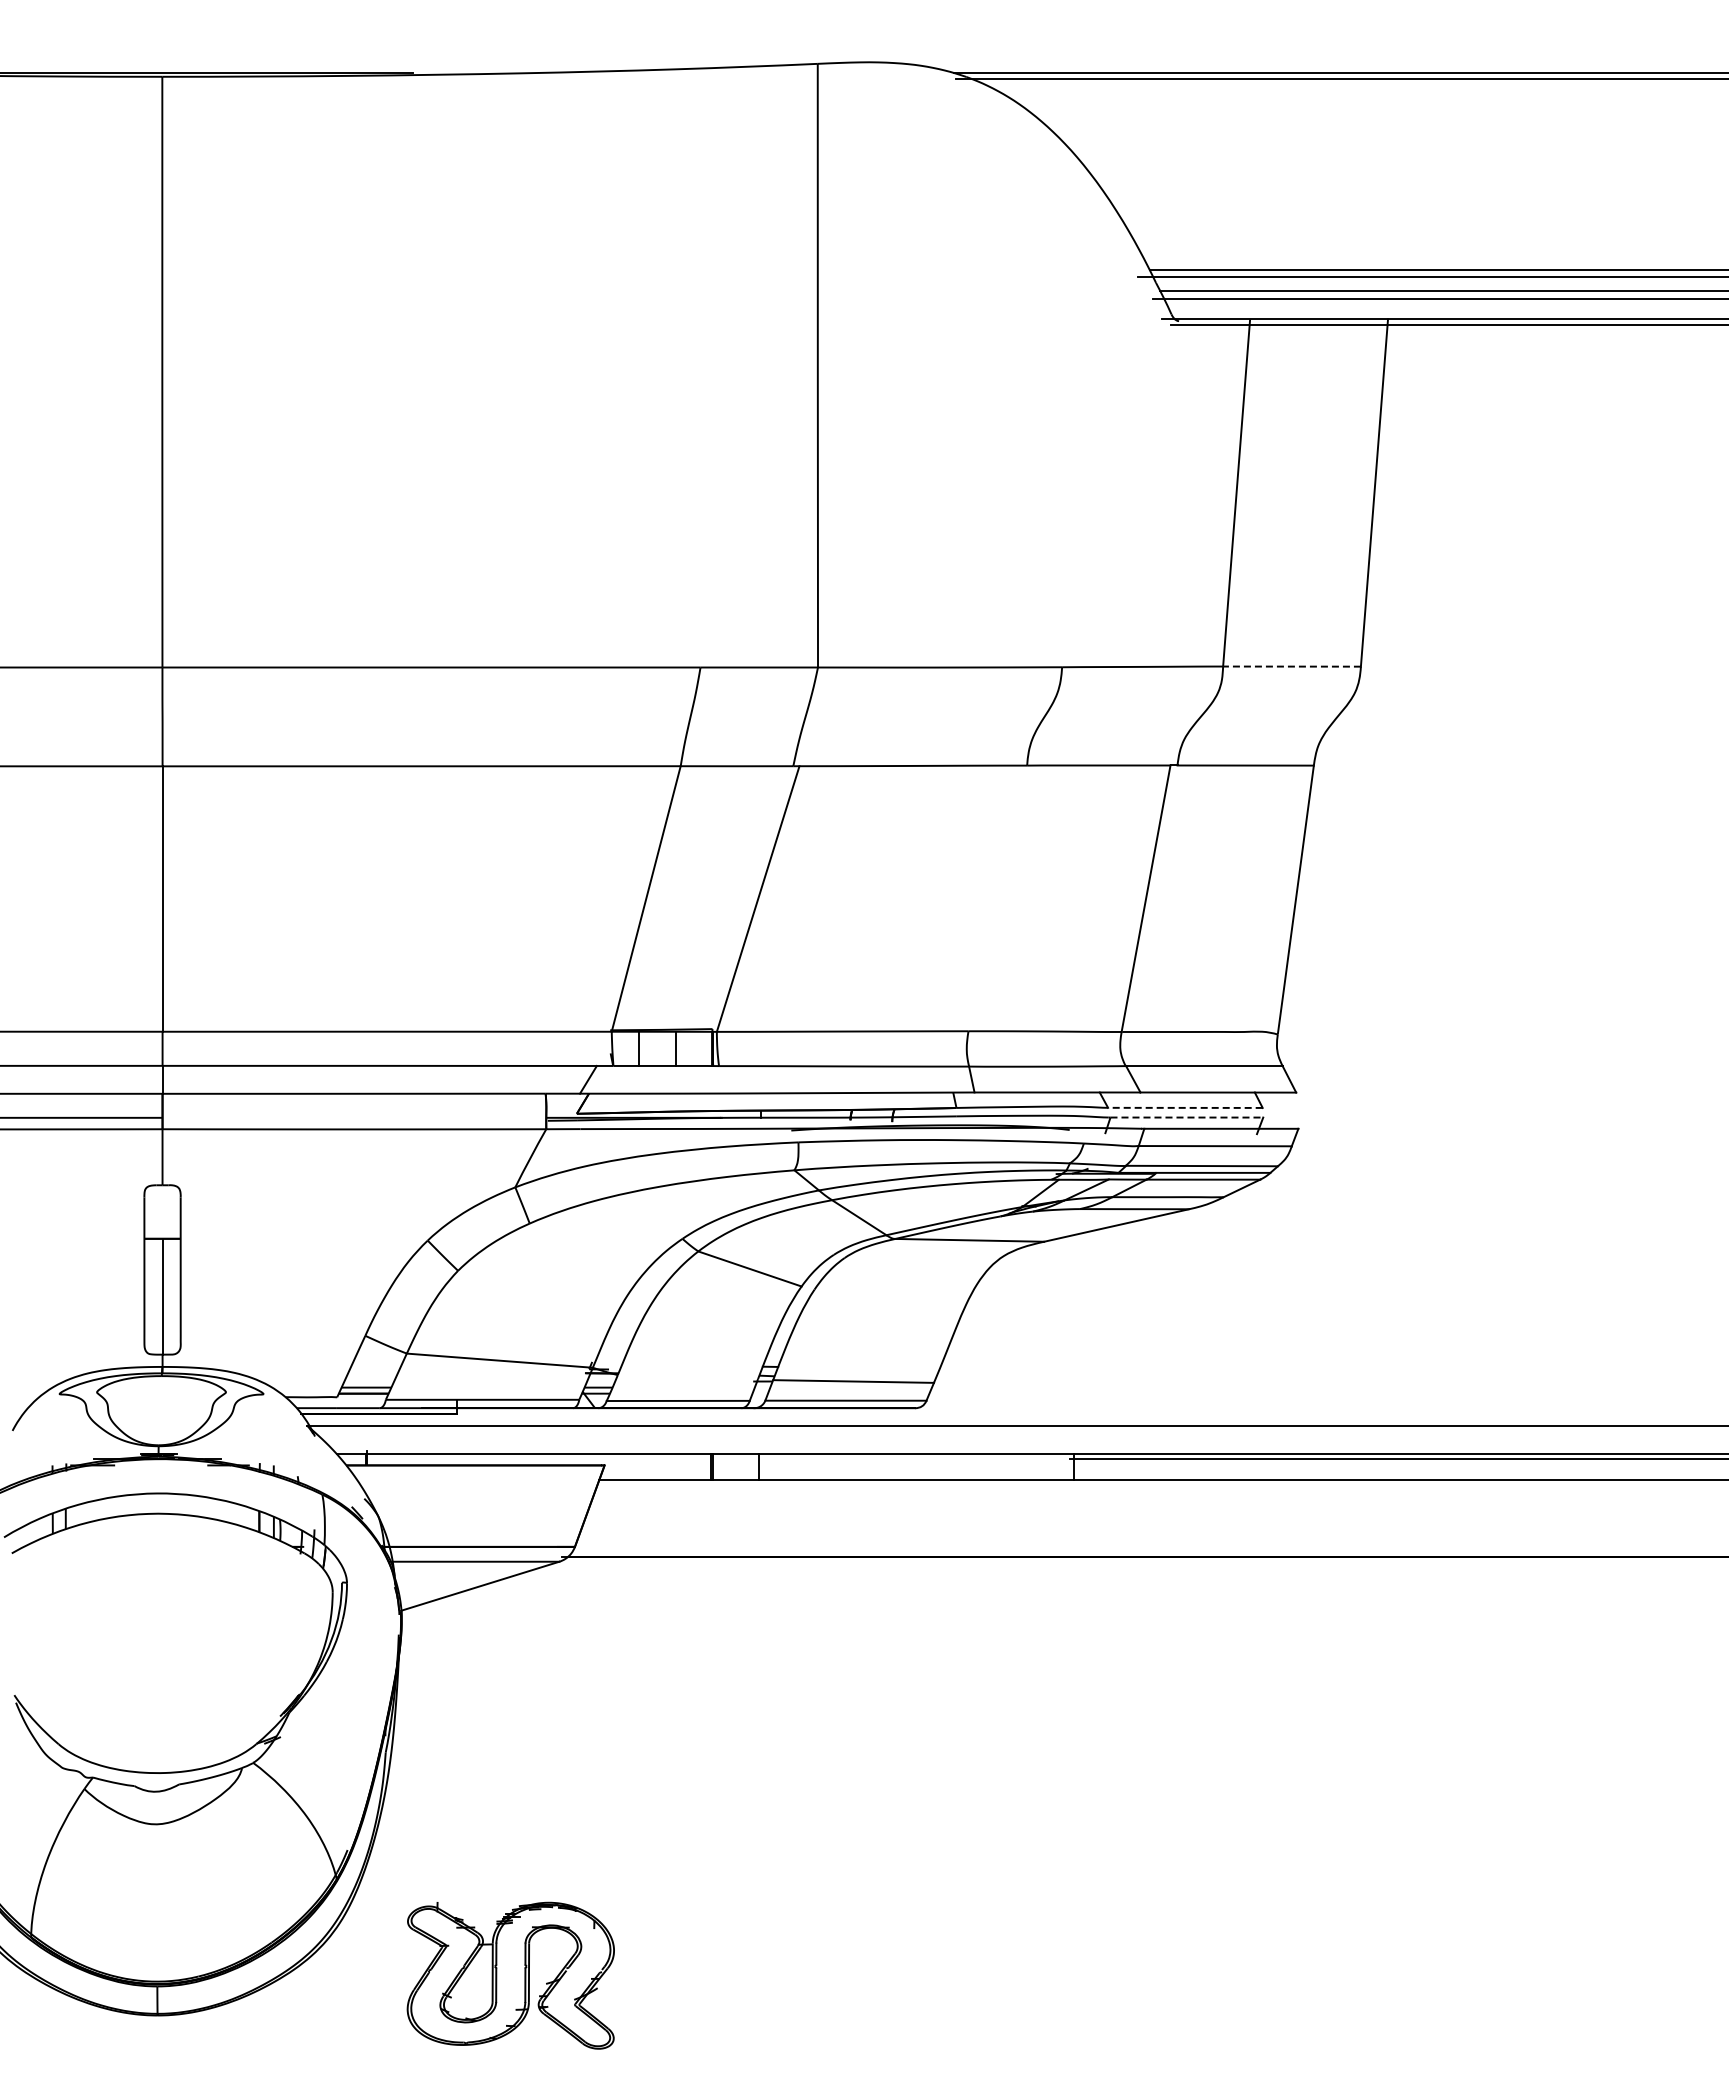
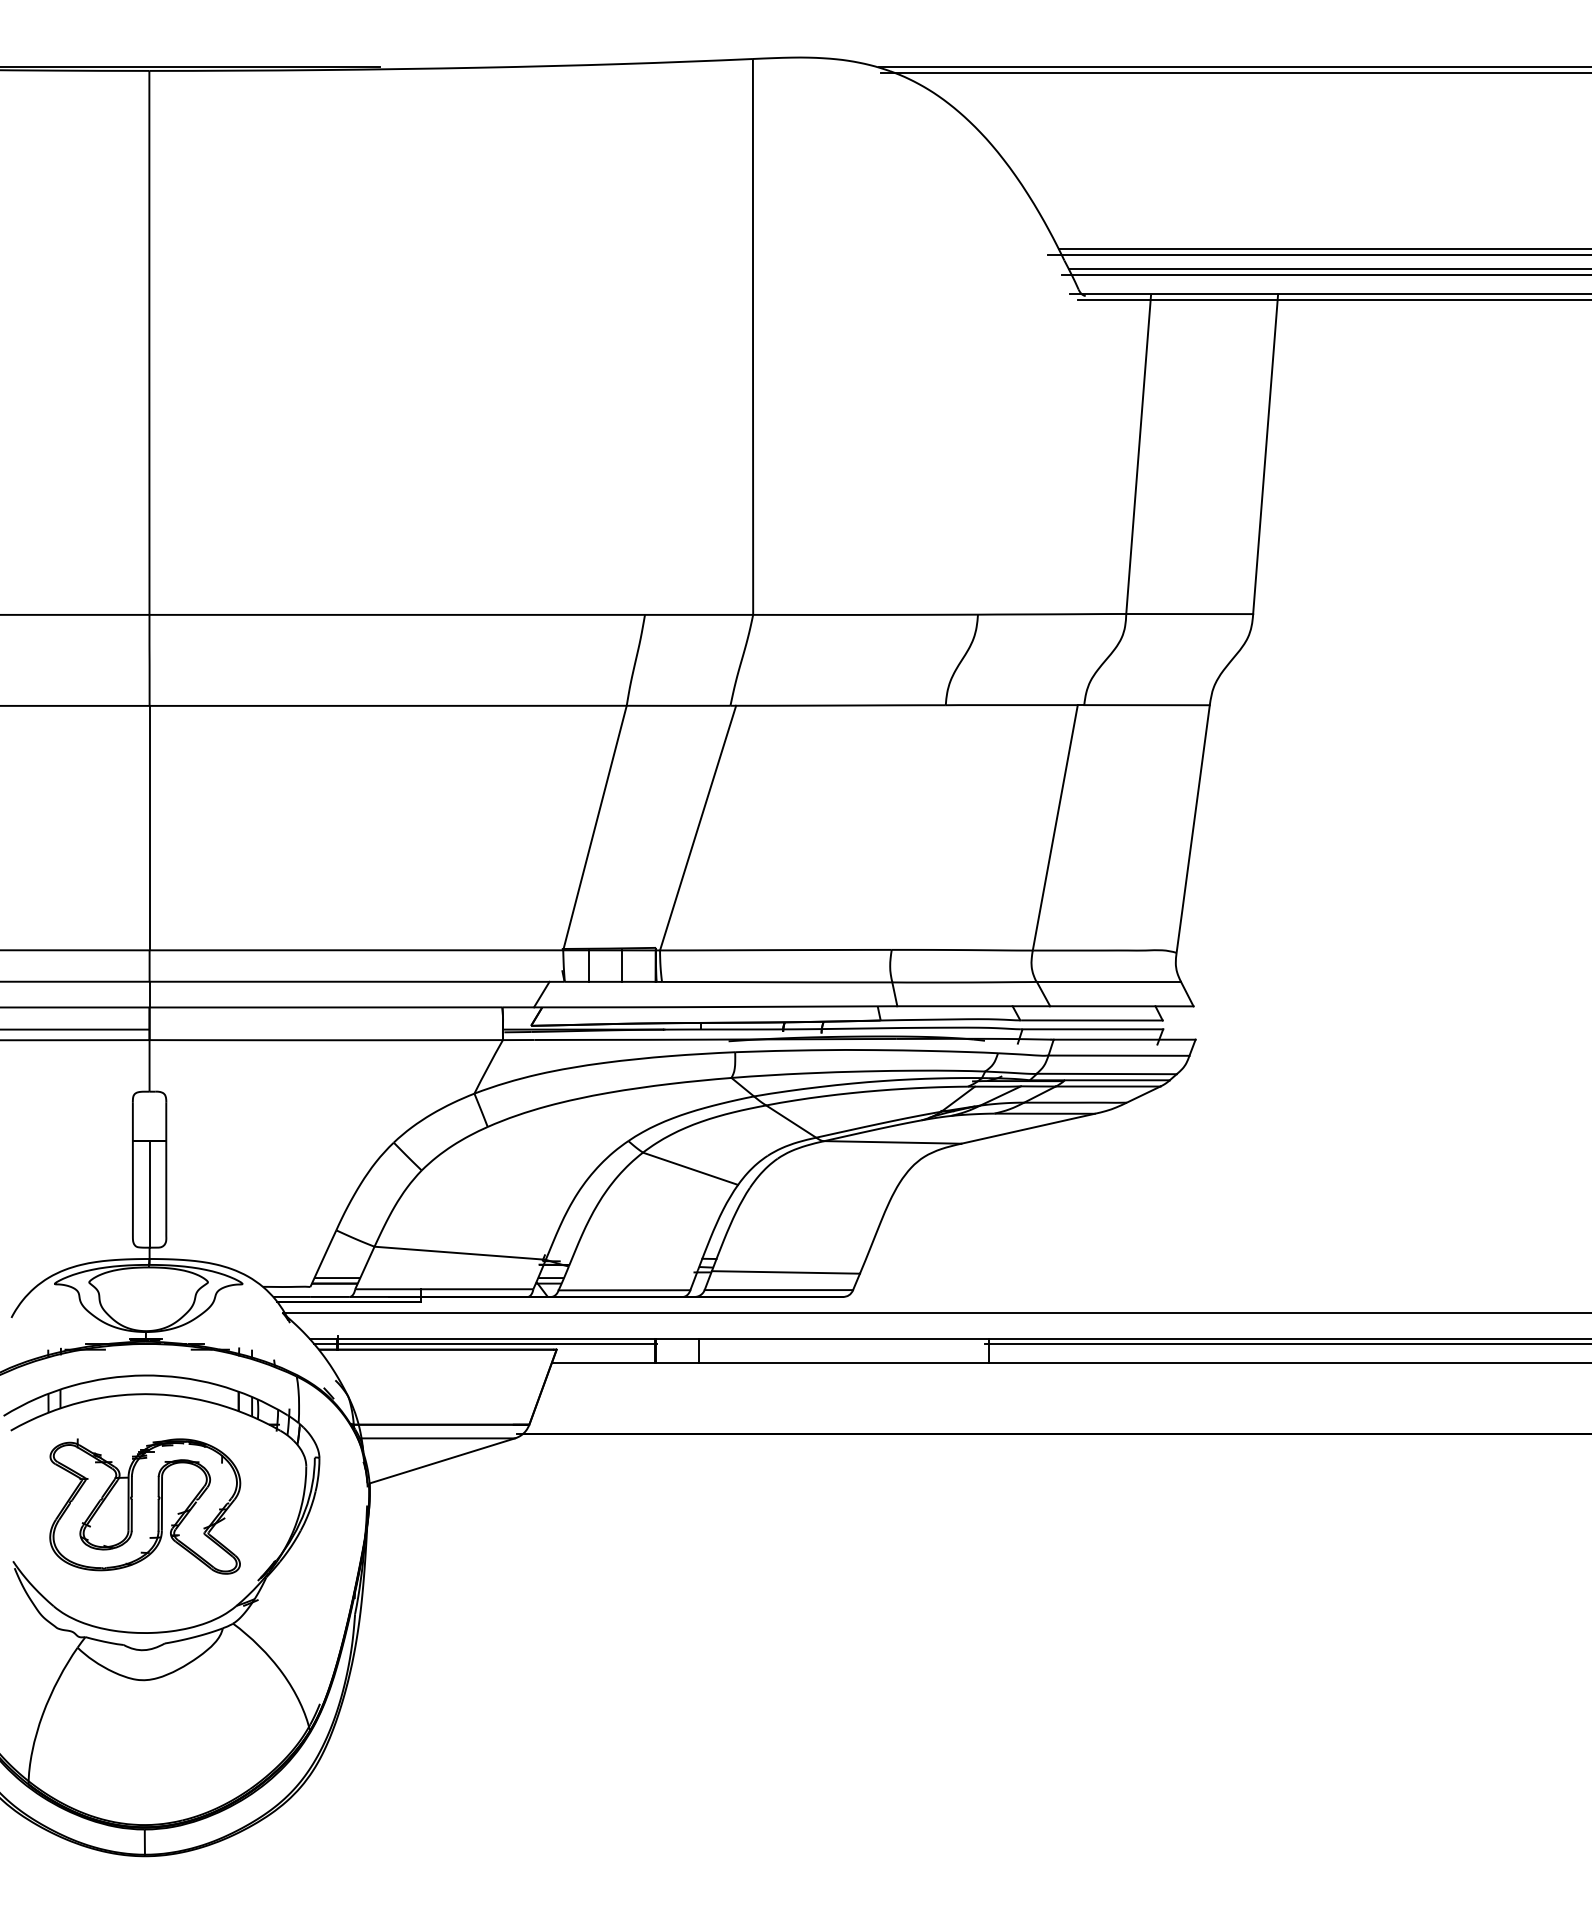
line: (1292, 666) -> (1190, 613), dashed -> solid
line: (1185, 1107) -> (1091, 1020), dashed -> solid
line: (1187, 1117) -> (1093, 1029), dashed -> solid
line: (527, 1459) -> (485, 1344), added
part: (510, 1975) -> (144, 1506), moved

